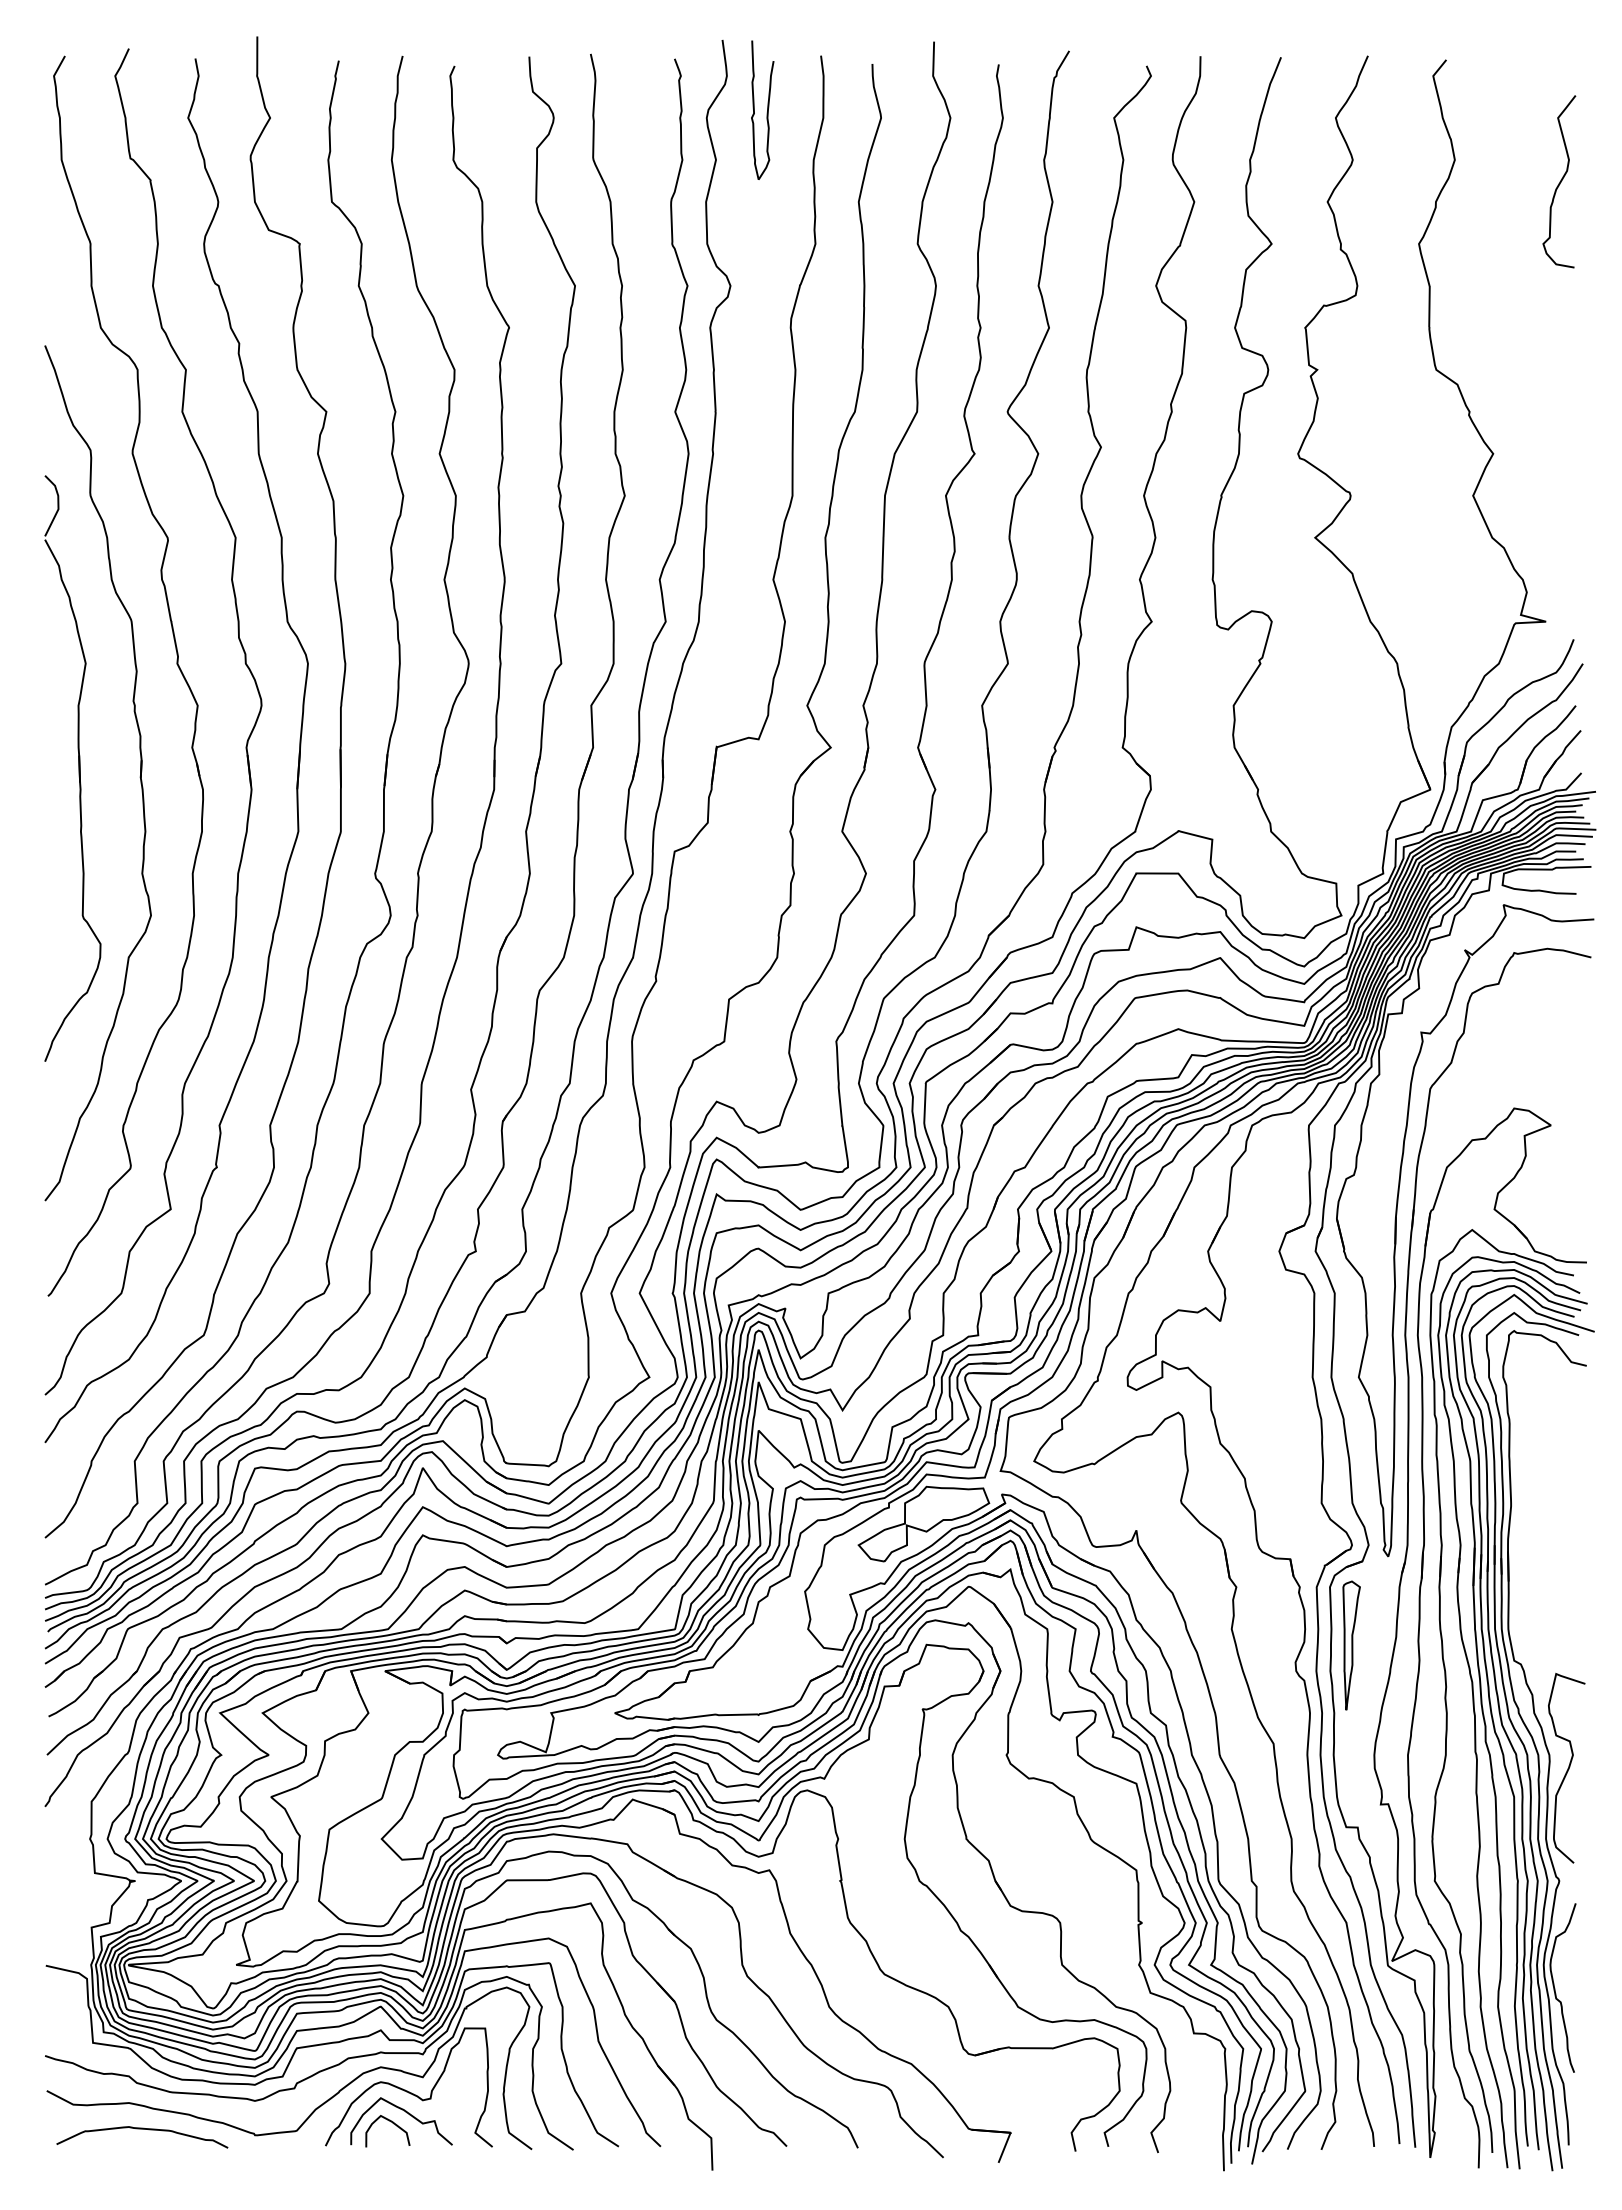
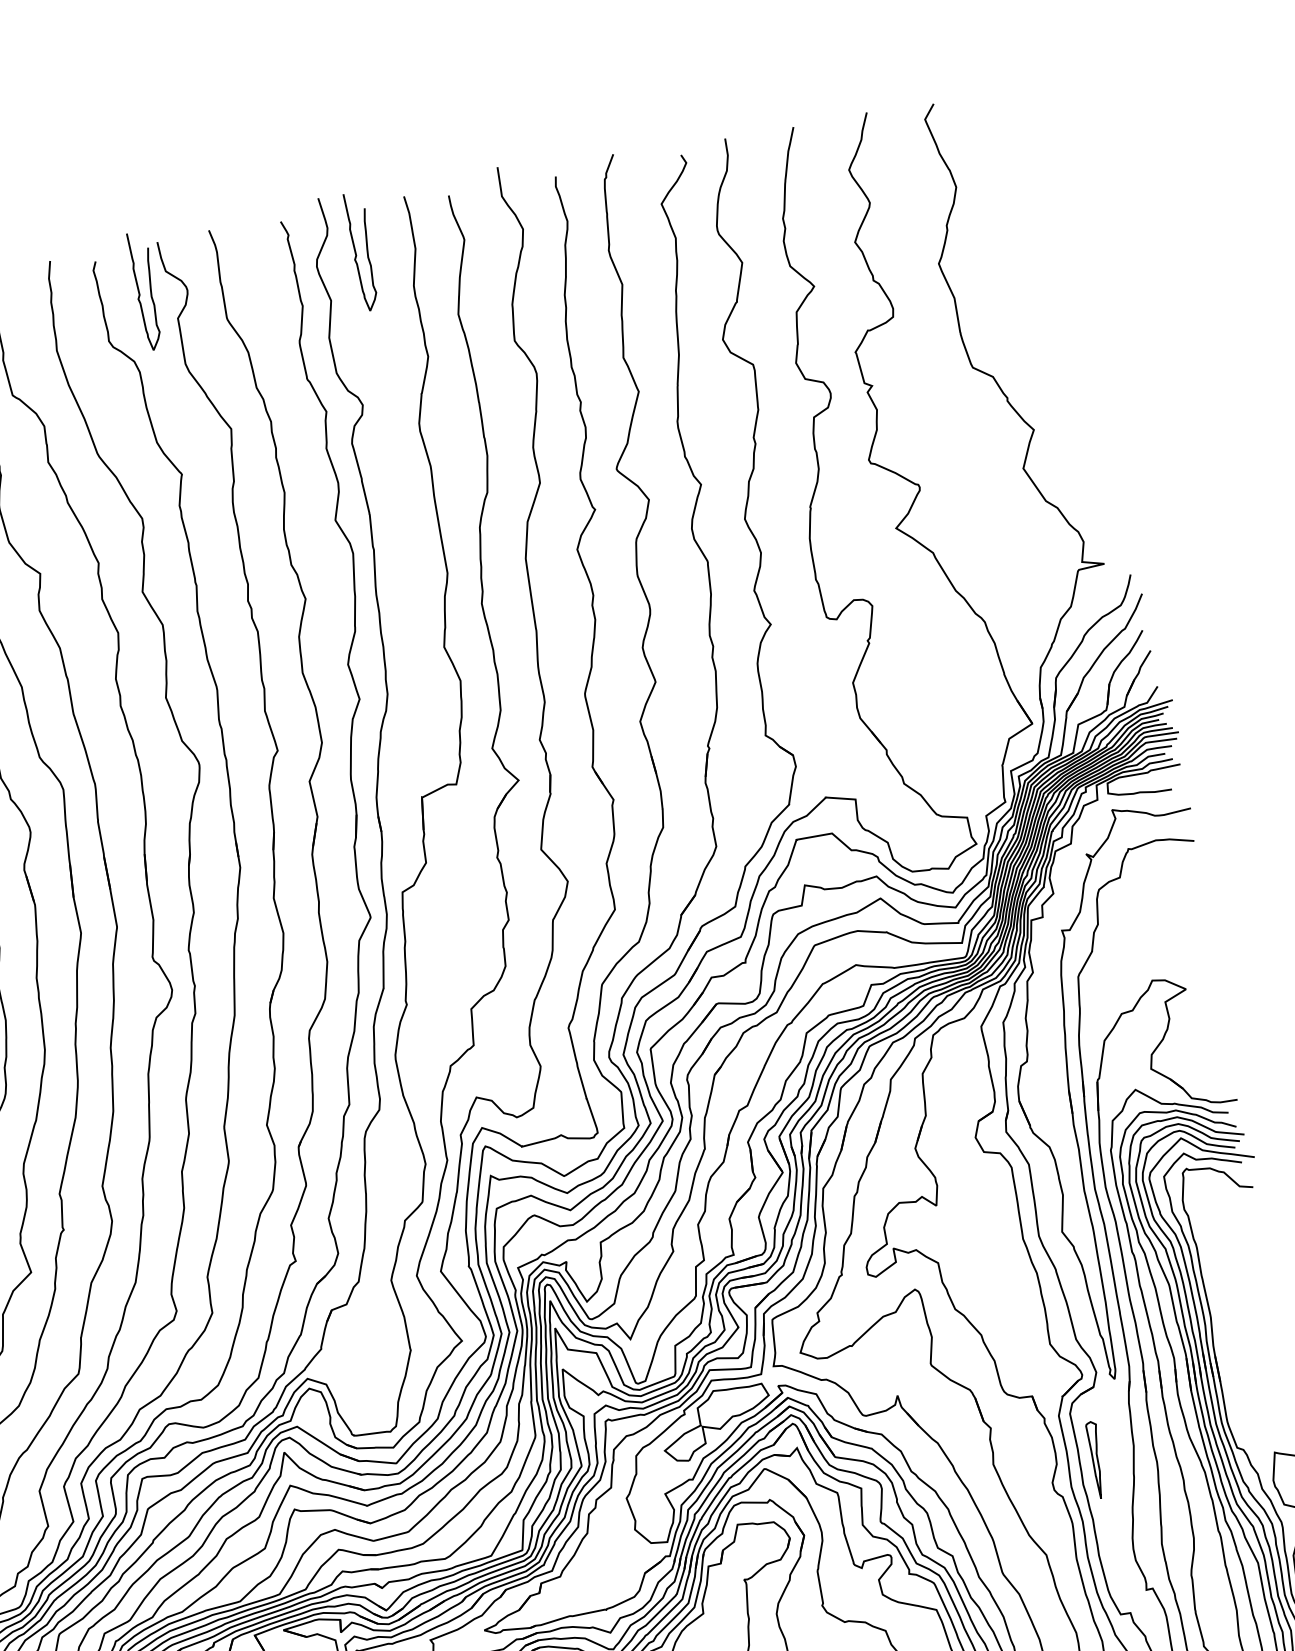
curve: (511, 109) -> (150, 289), added
curve: (1559, 181) -> (1048, 189), removed
part: (1351, 1645) -> (1097, 1459), size x0.7

